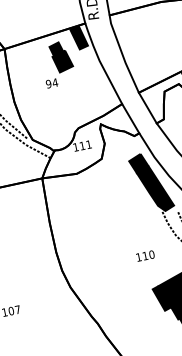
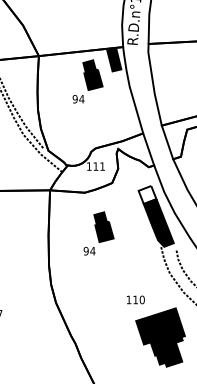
fill: (138, 164) -> (147, 195), removed
part: (98, 211) -> (98, 233), added
text: (145, 255) -> (135, 299), moved

